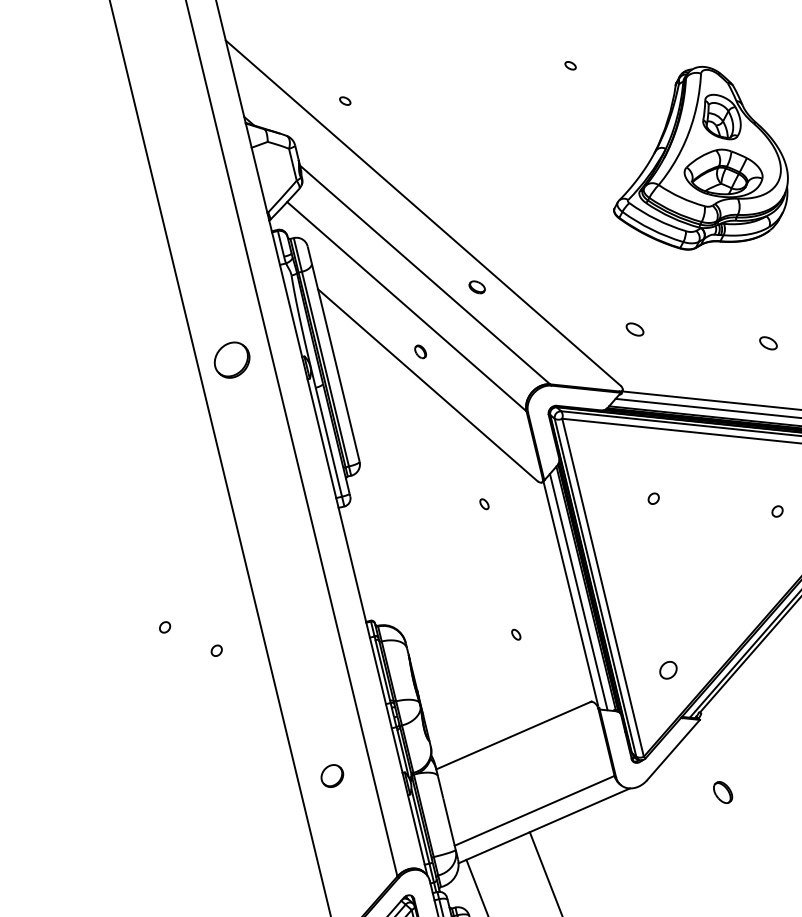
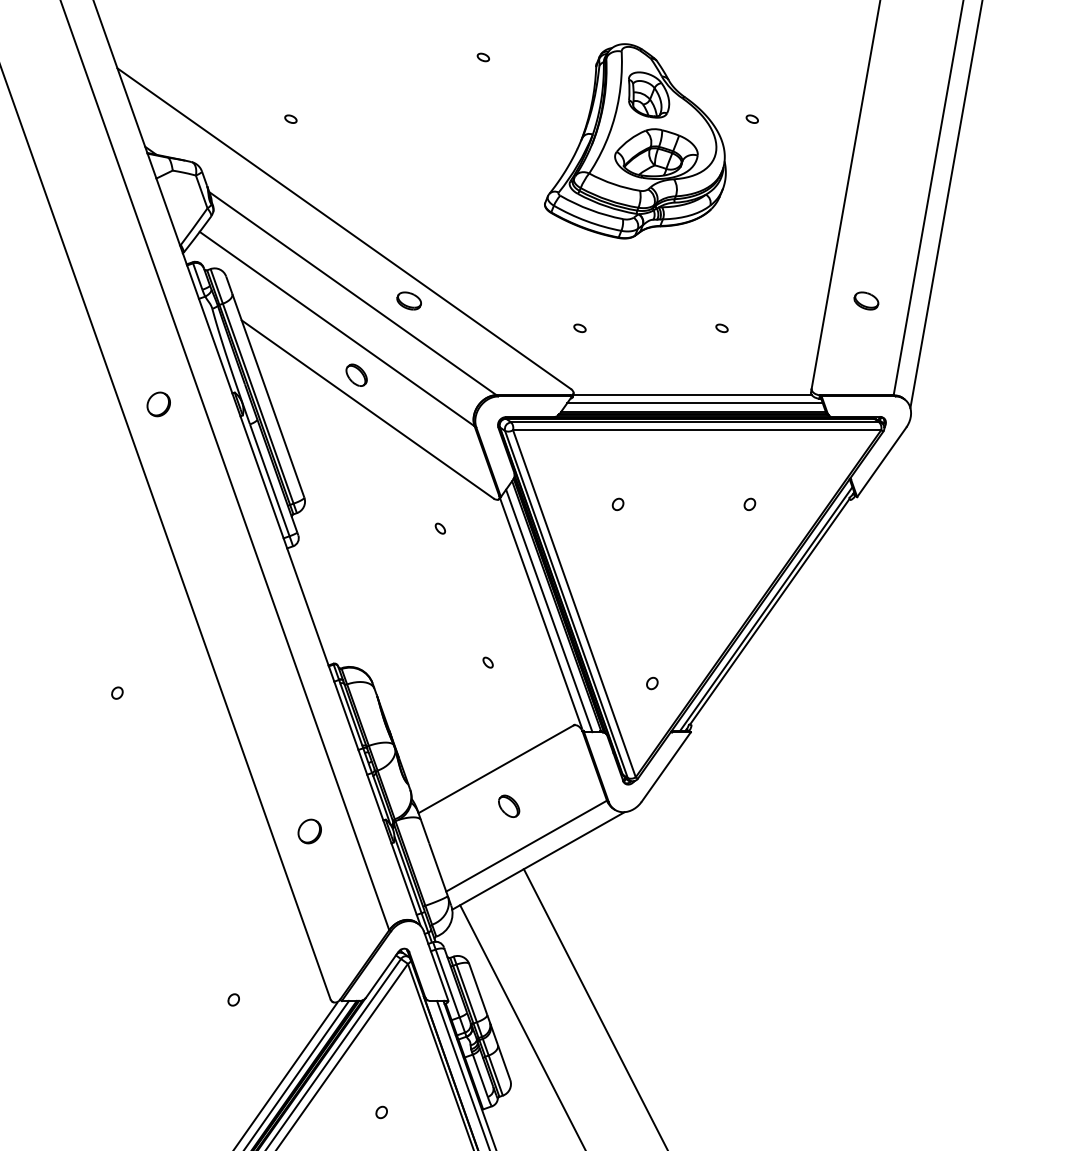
part: (344, 100) -> (290, 118), moved
part: (476, 286) -> (408, 300), size x1.43
part: (634, 329) -> (579, 328), size x0.62
part: (767, 343) -> (721, 328), size x0.62
part: (420, 351) -> (356, 374), size x1.67
part: (231, 360) -> (158, 404), size x0.62
part: (216, 650) -> (174, 711), removed
part: (668, 670) -> (652, 683), size x0.62
part: (723, 791) -> (509, 805), moved

